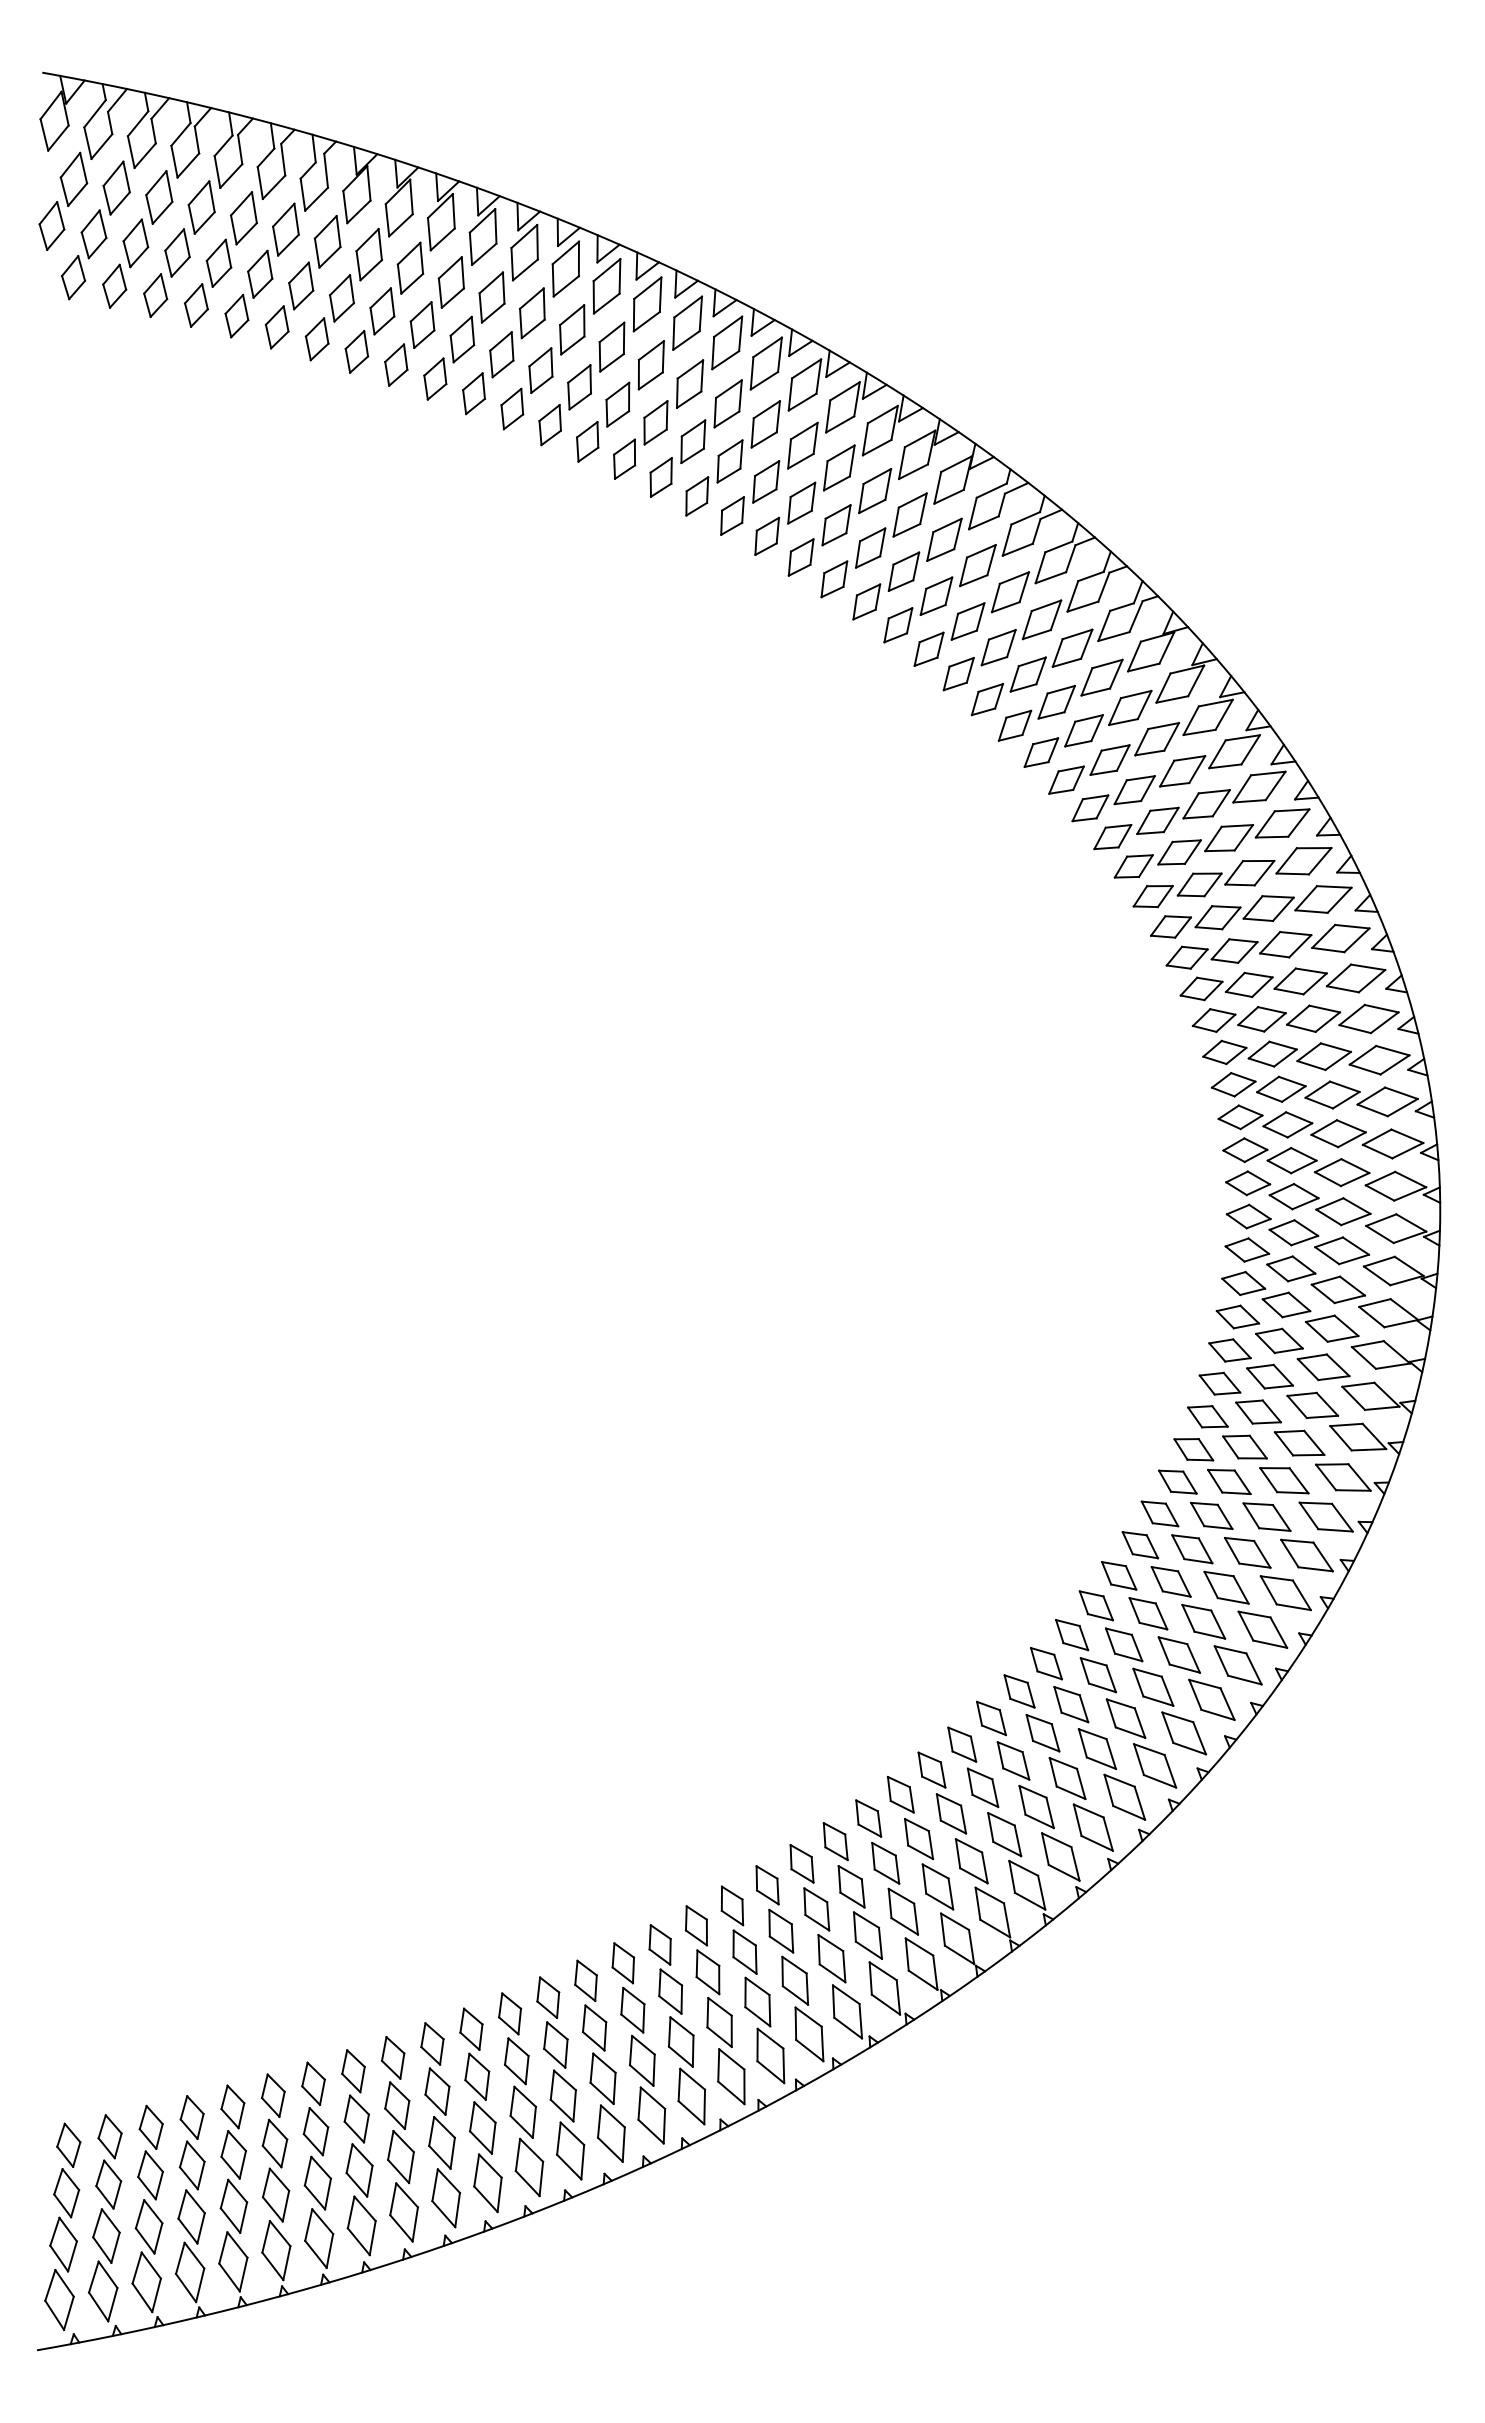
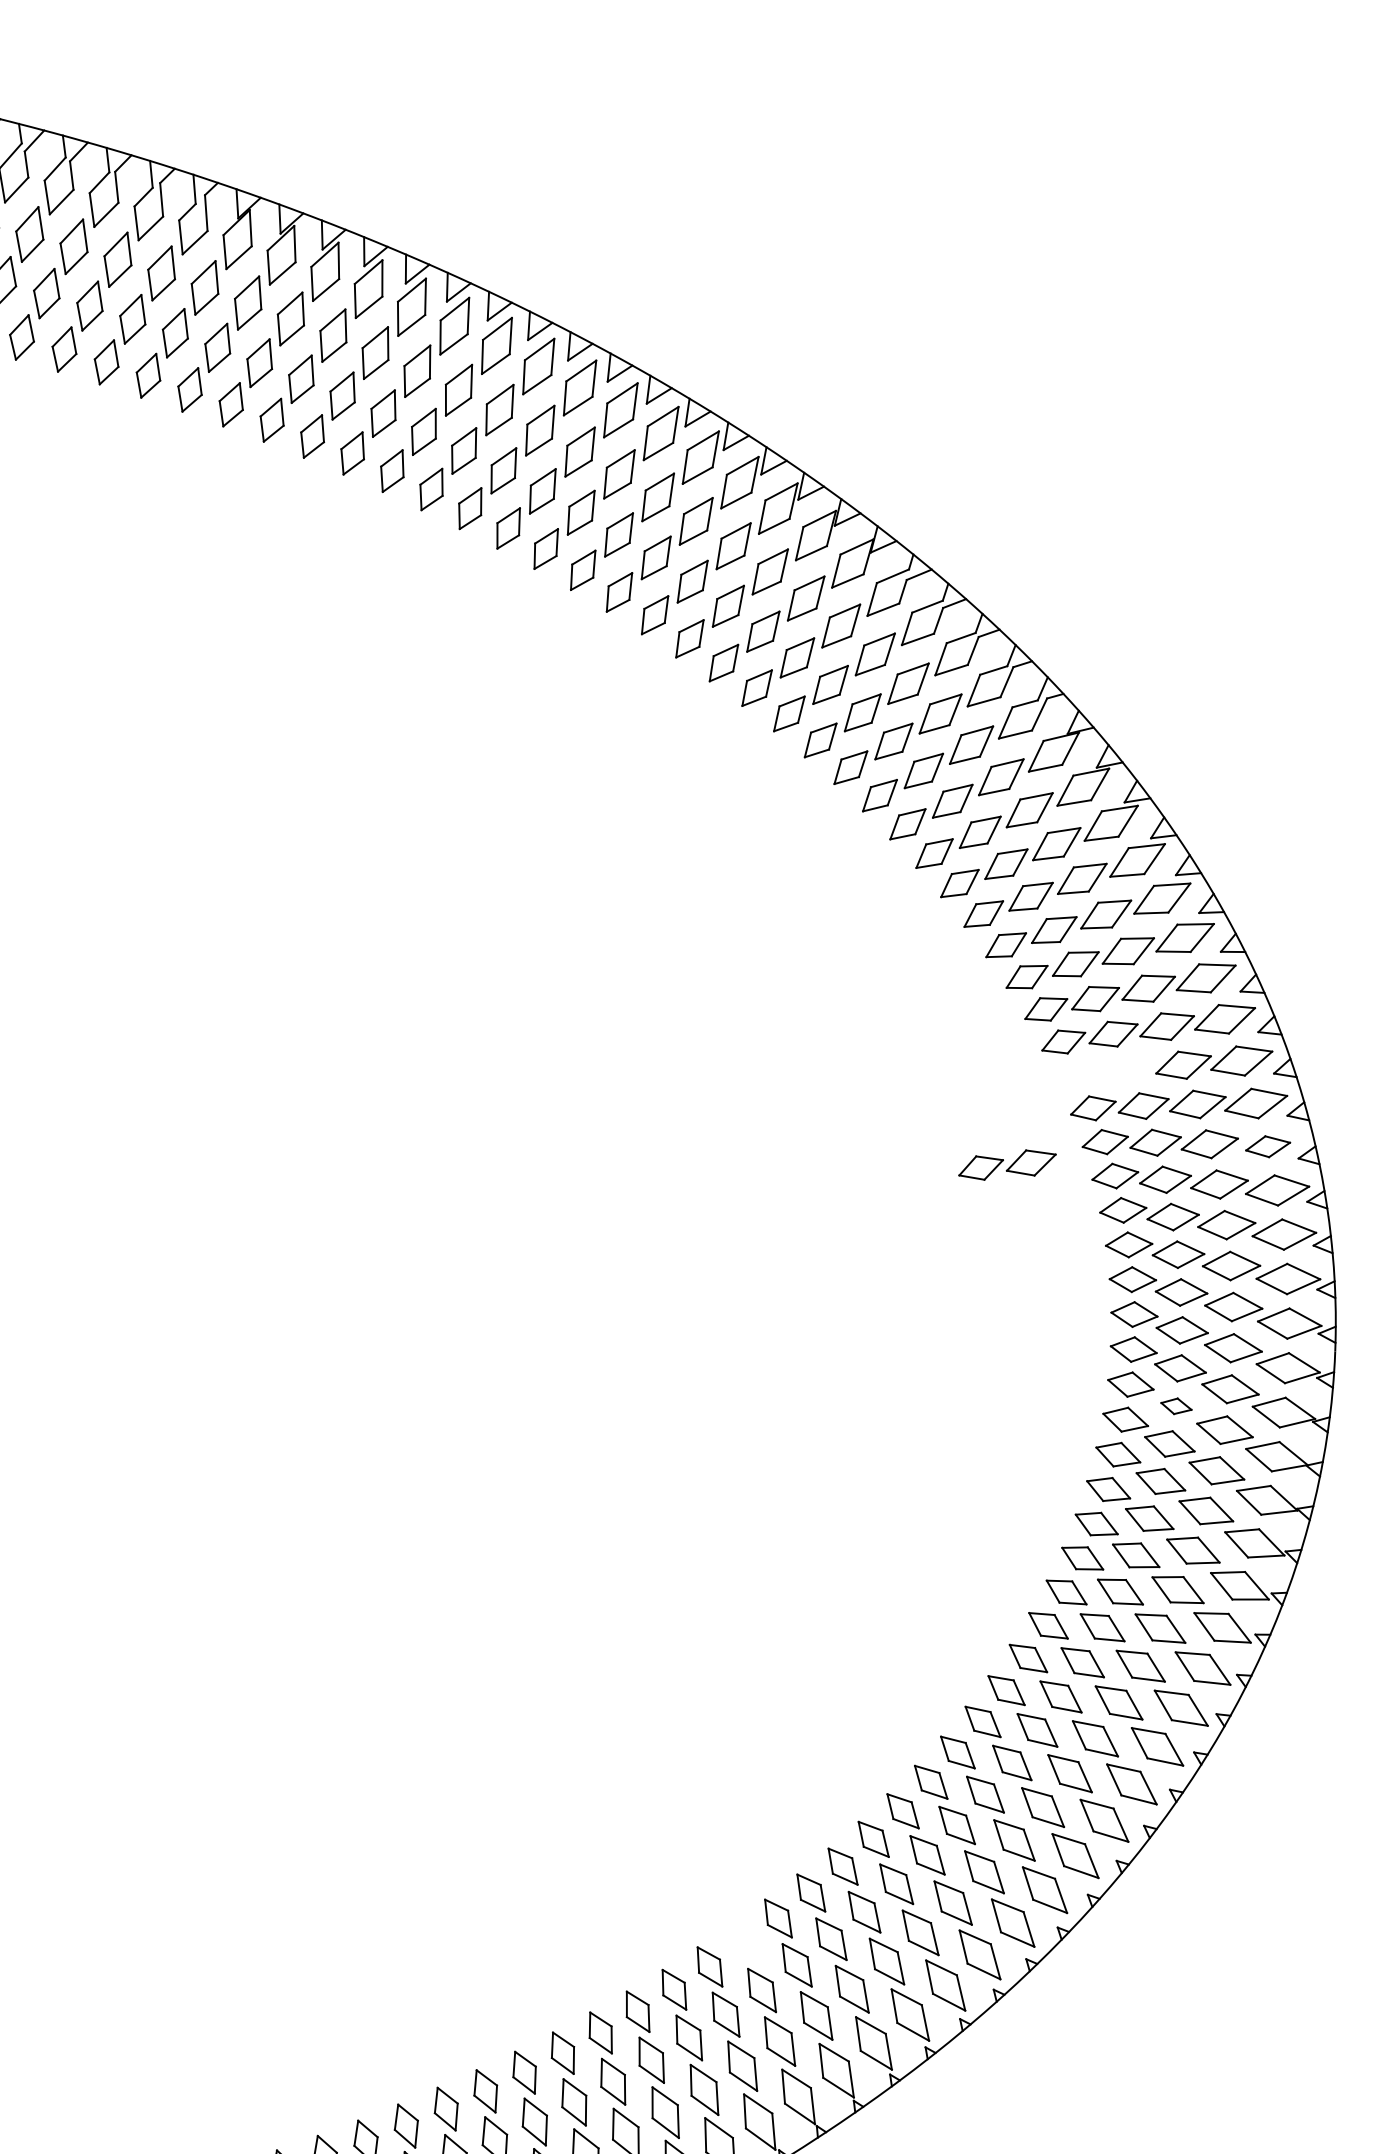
part: (1211, 953) -> (1006, 1164), moved
part: (1368, 1018) -> (1267, 1146), size x0.7
part: (1291, 1268) -> (1176, 1405), size x0.6
part: (900, 1794) -> (744, 1942), removed

